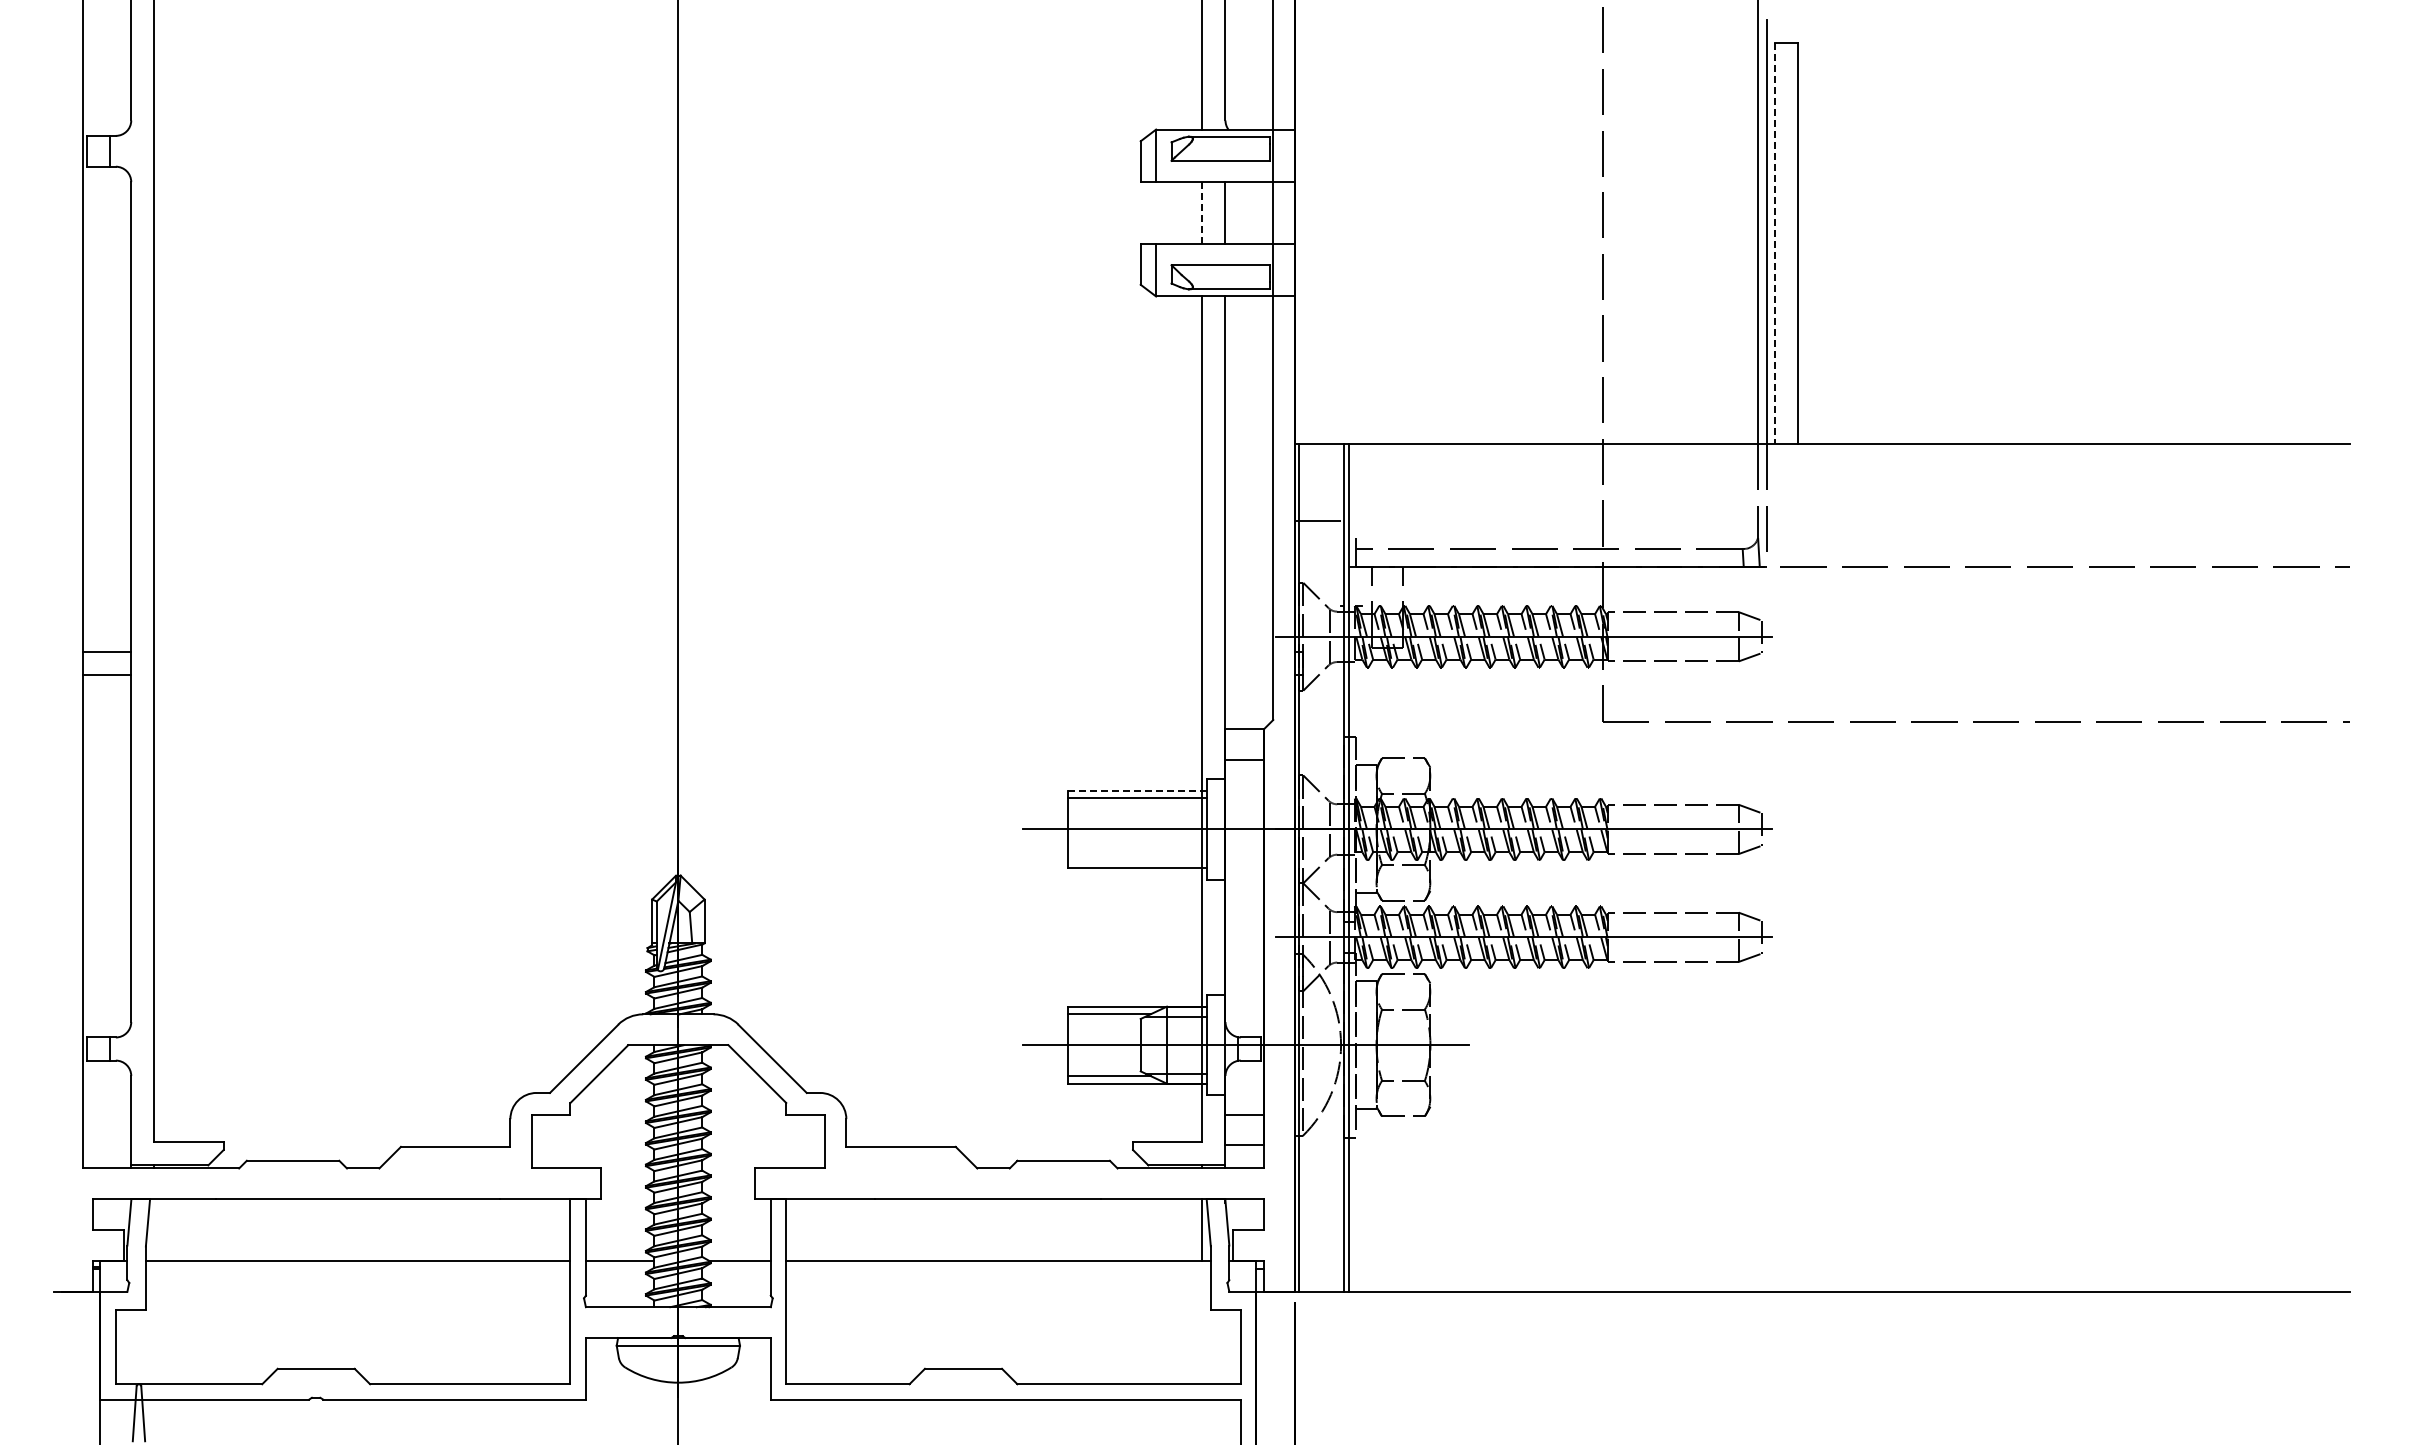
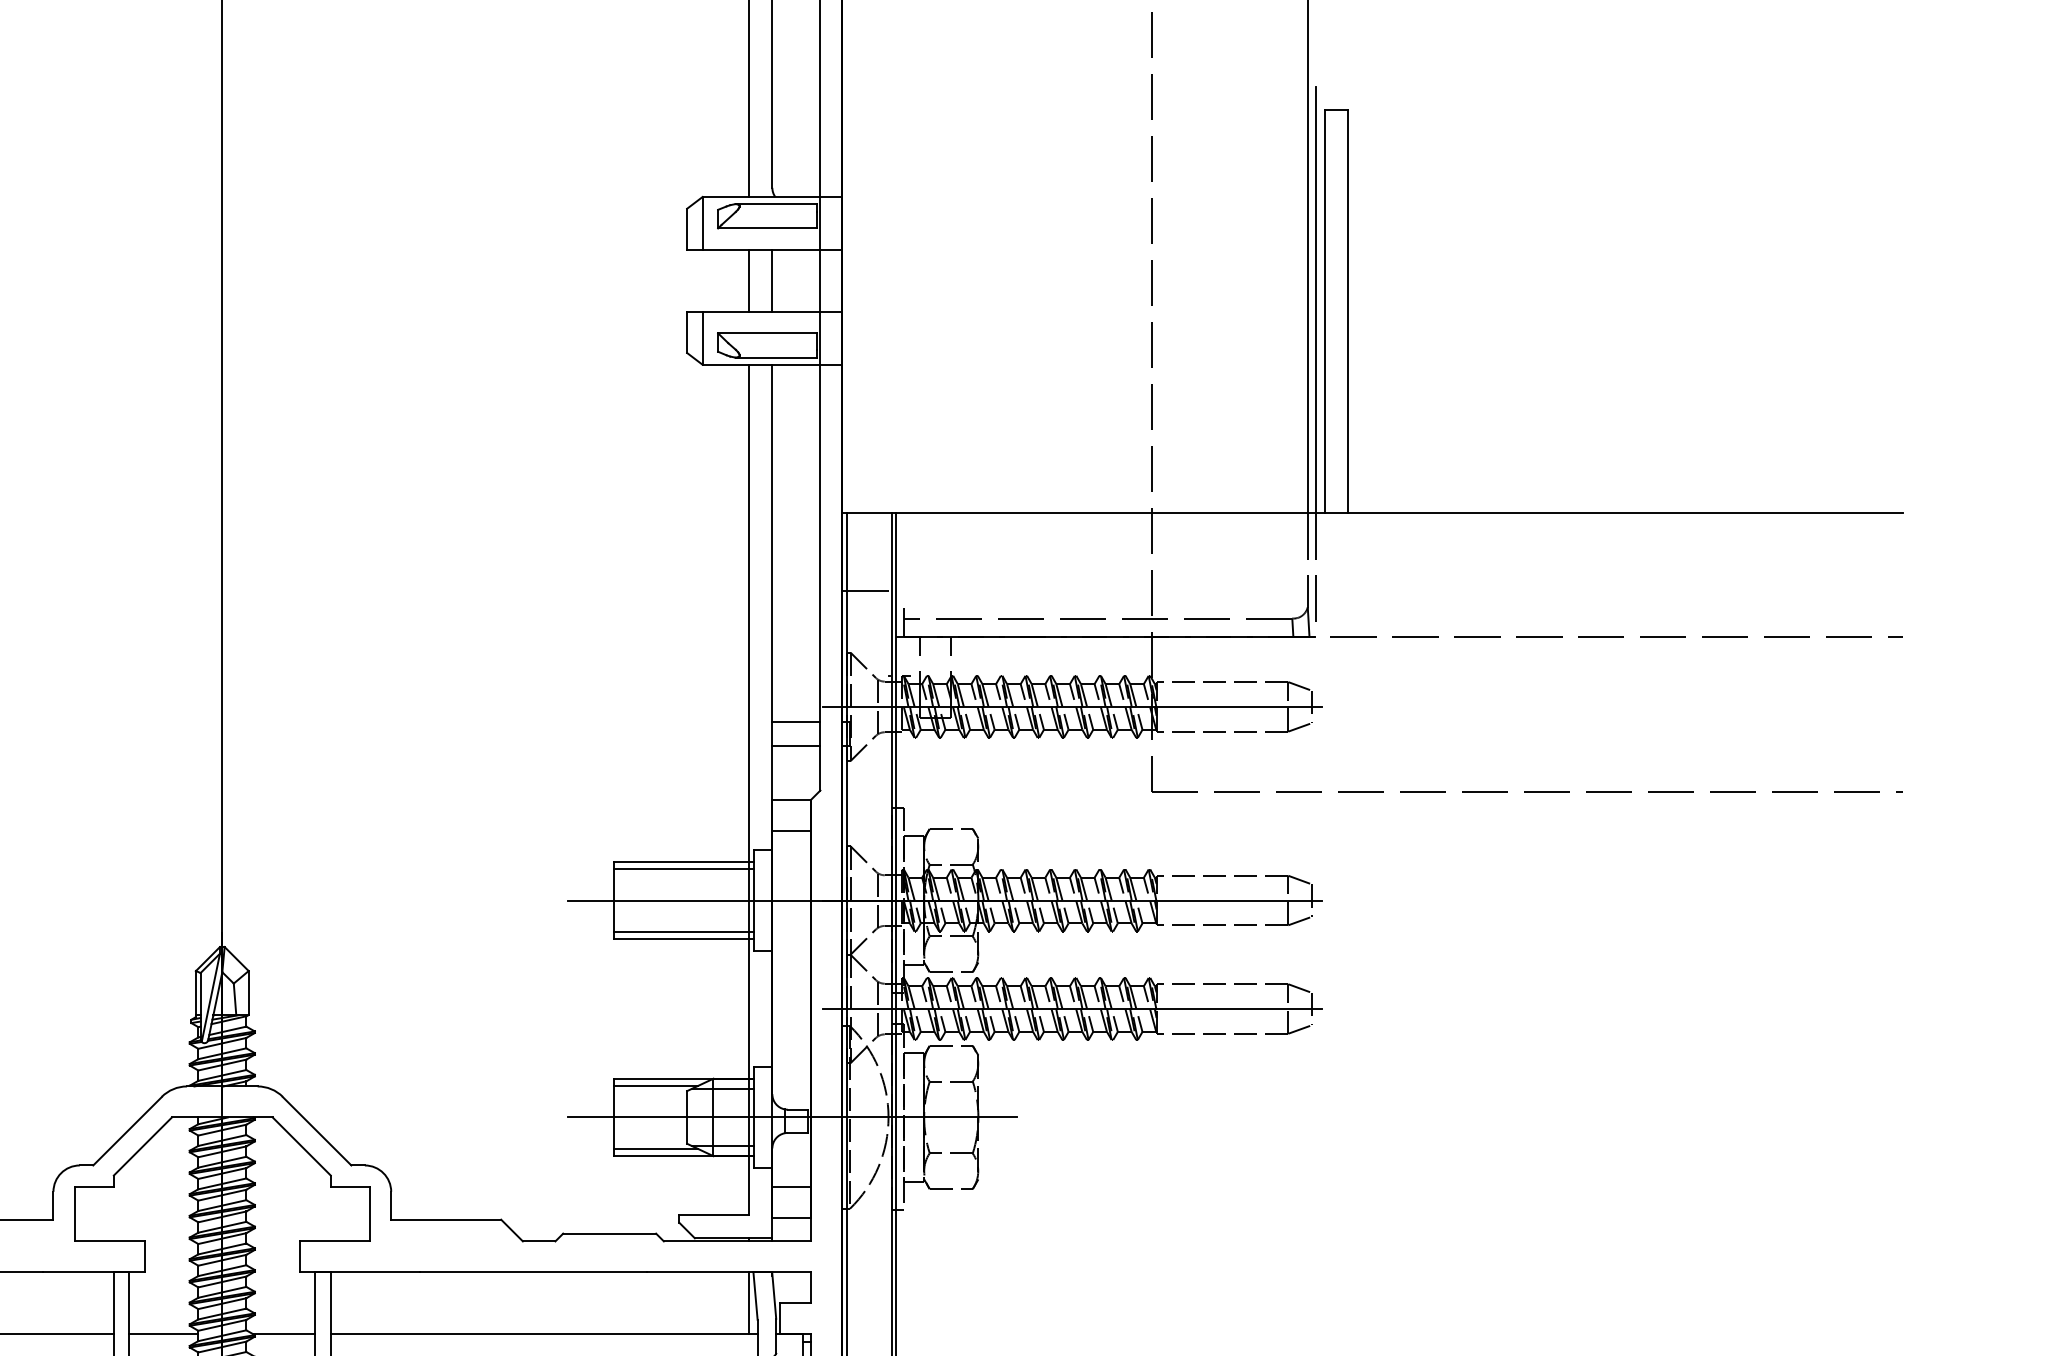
line: (1202, 212) -> (749, 280), dashed -> solid
line: (1774, 244) -> (1324, 312), dashed -> solid
line: (1249, 652) -> (796, 722), added
line: (1249, 675) -> (796, 745), added
line: (1138, 790) -> (684, 861), dashed -> solid
line: (1137, 860) -> (683, 931), added

